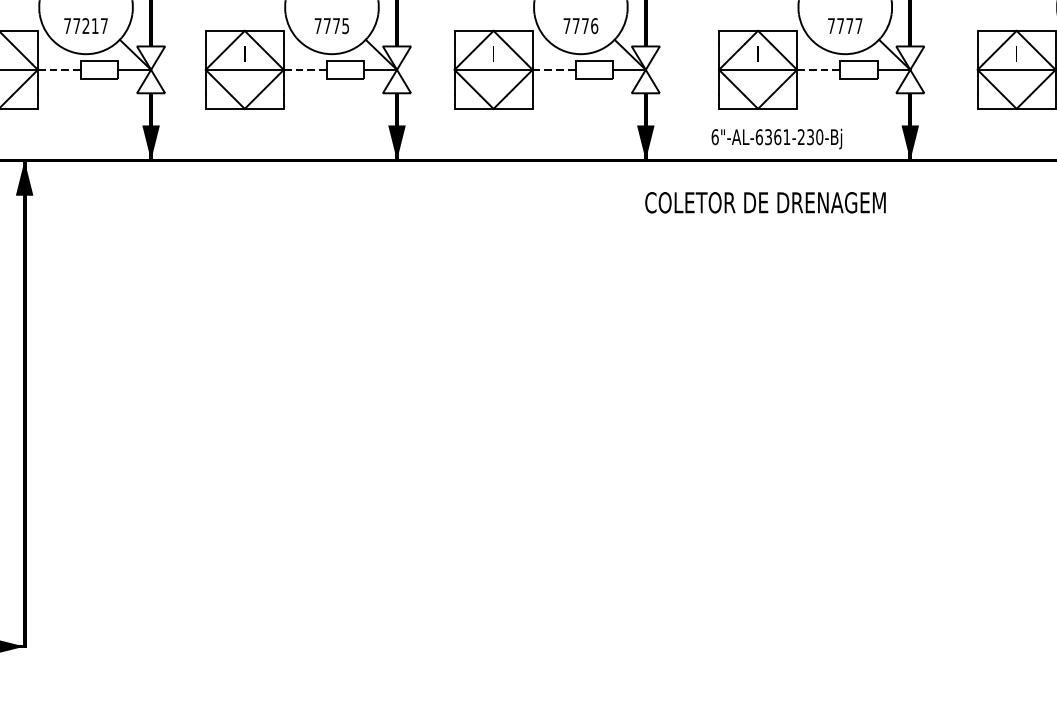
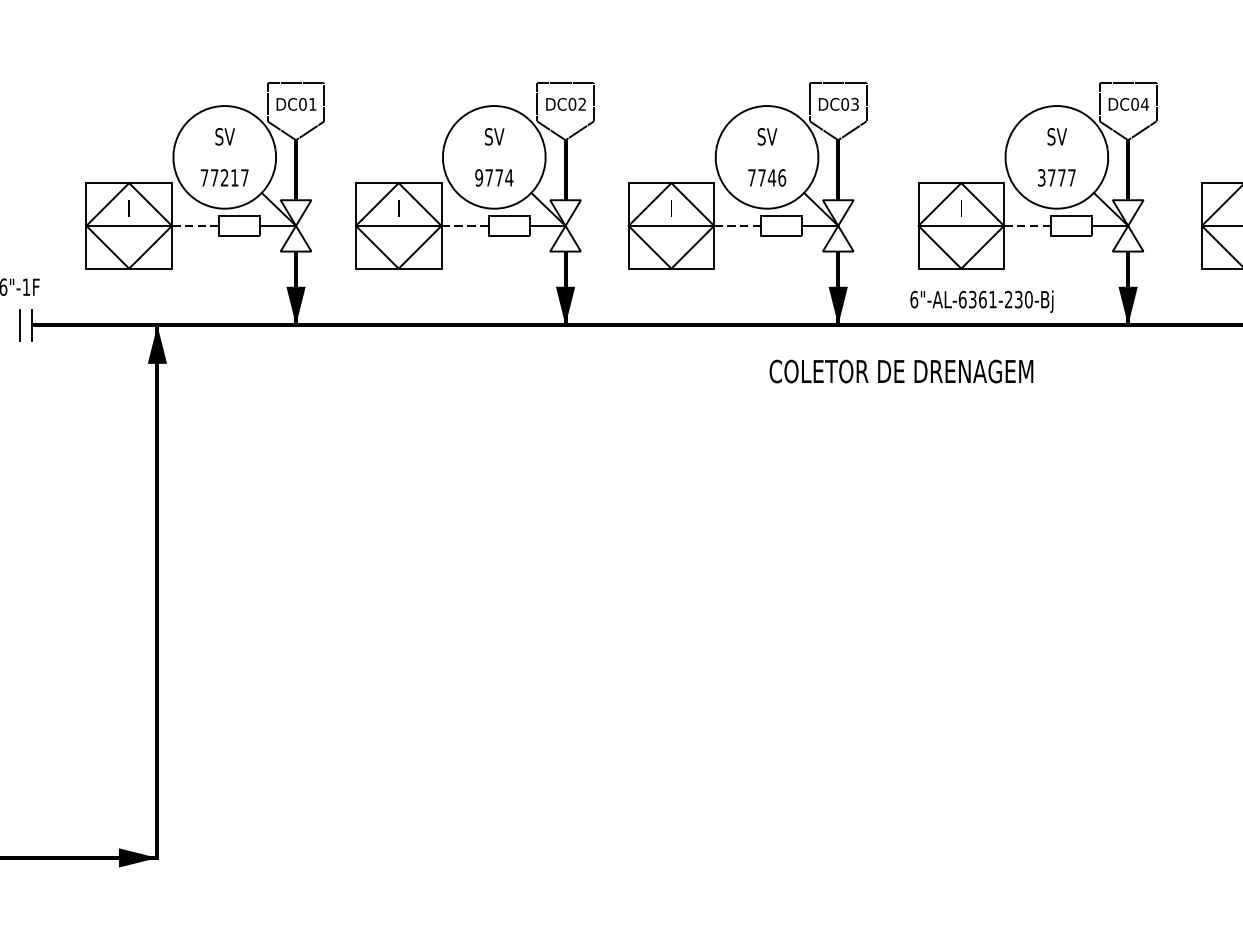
text: (332, 25) -> (494, 177), 7775 -> 9774
text: (584, 25) -> (771, 177), 7776 -> 7746
text: (831, 25) -> (1041, 177), 7777 -> 3777
text: (765, 202) -> (901, 371), moved

